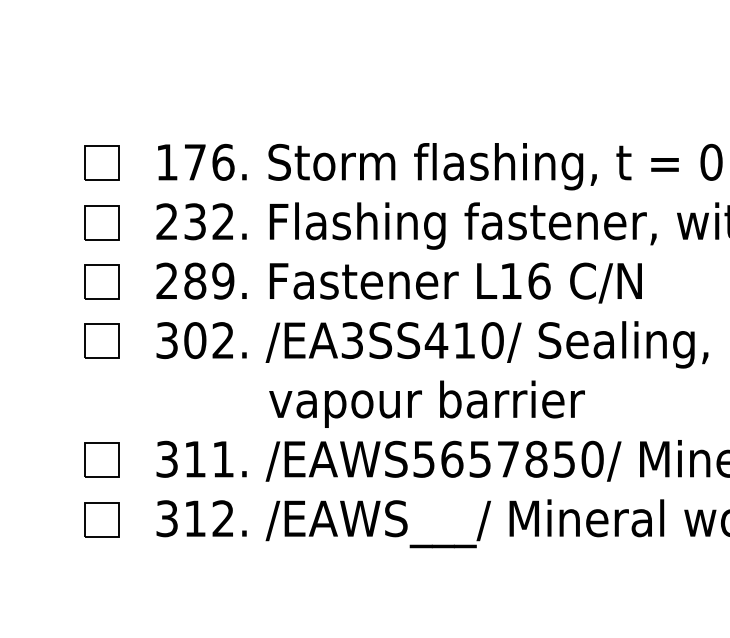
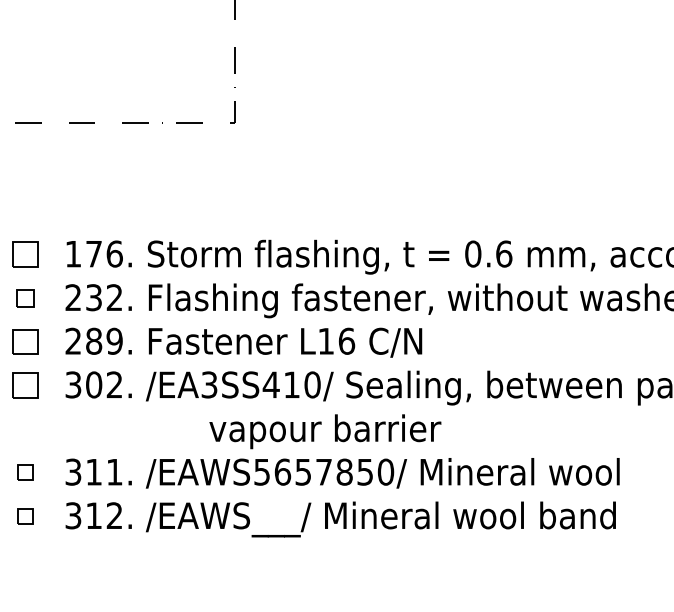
part: (101, 222) -> (25, 298), size x0.7
text: (427, 403) -> (325, 431), moved
part: (101, 459) -> (25, 472), size x0.6
part: (101, 519) -> (25, 516), size x0.6

